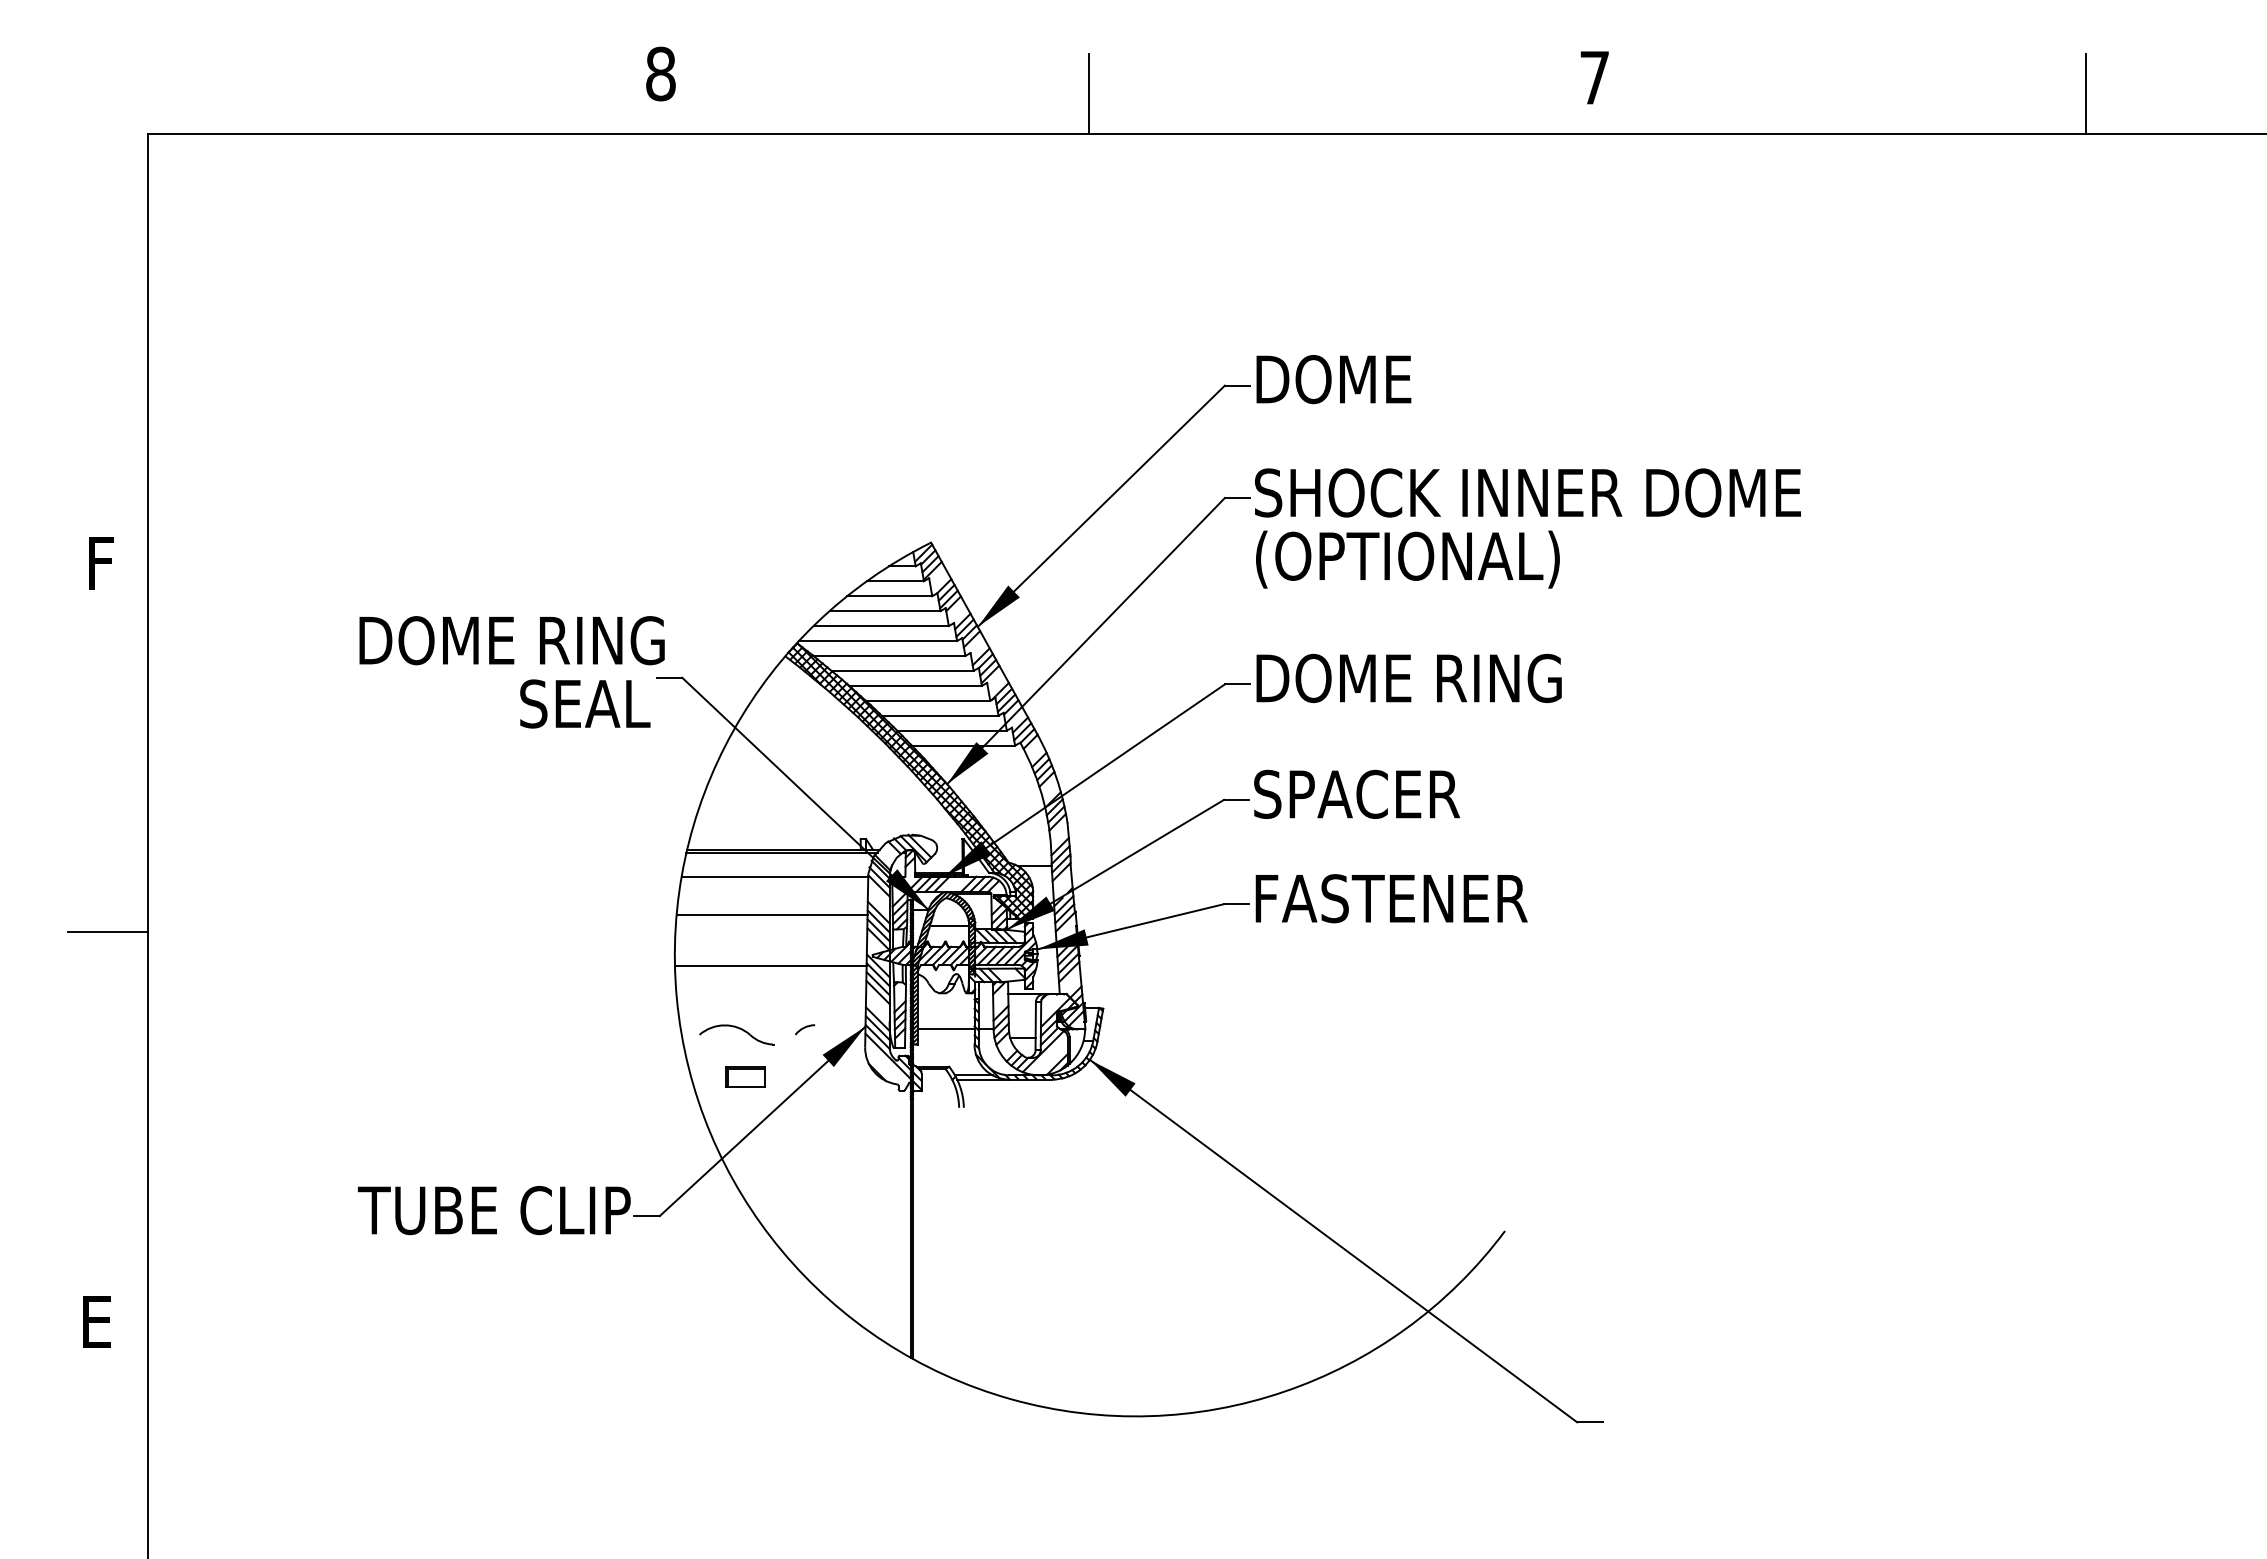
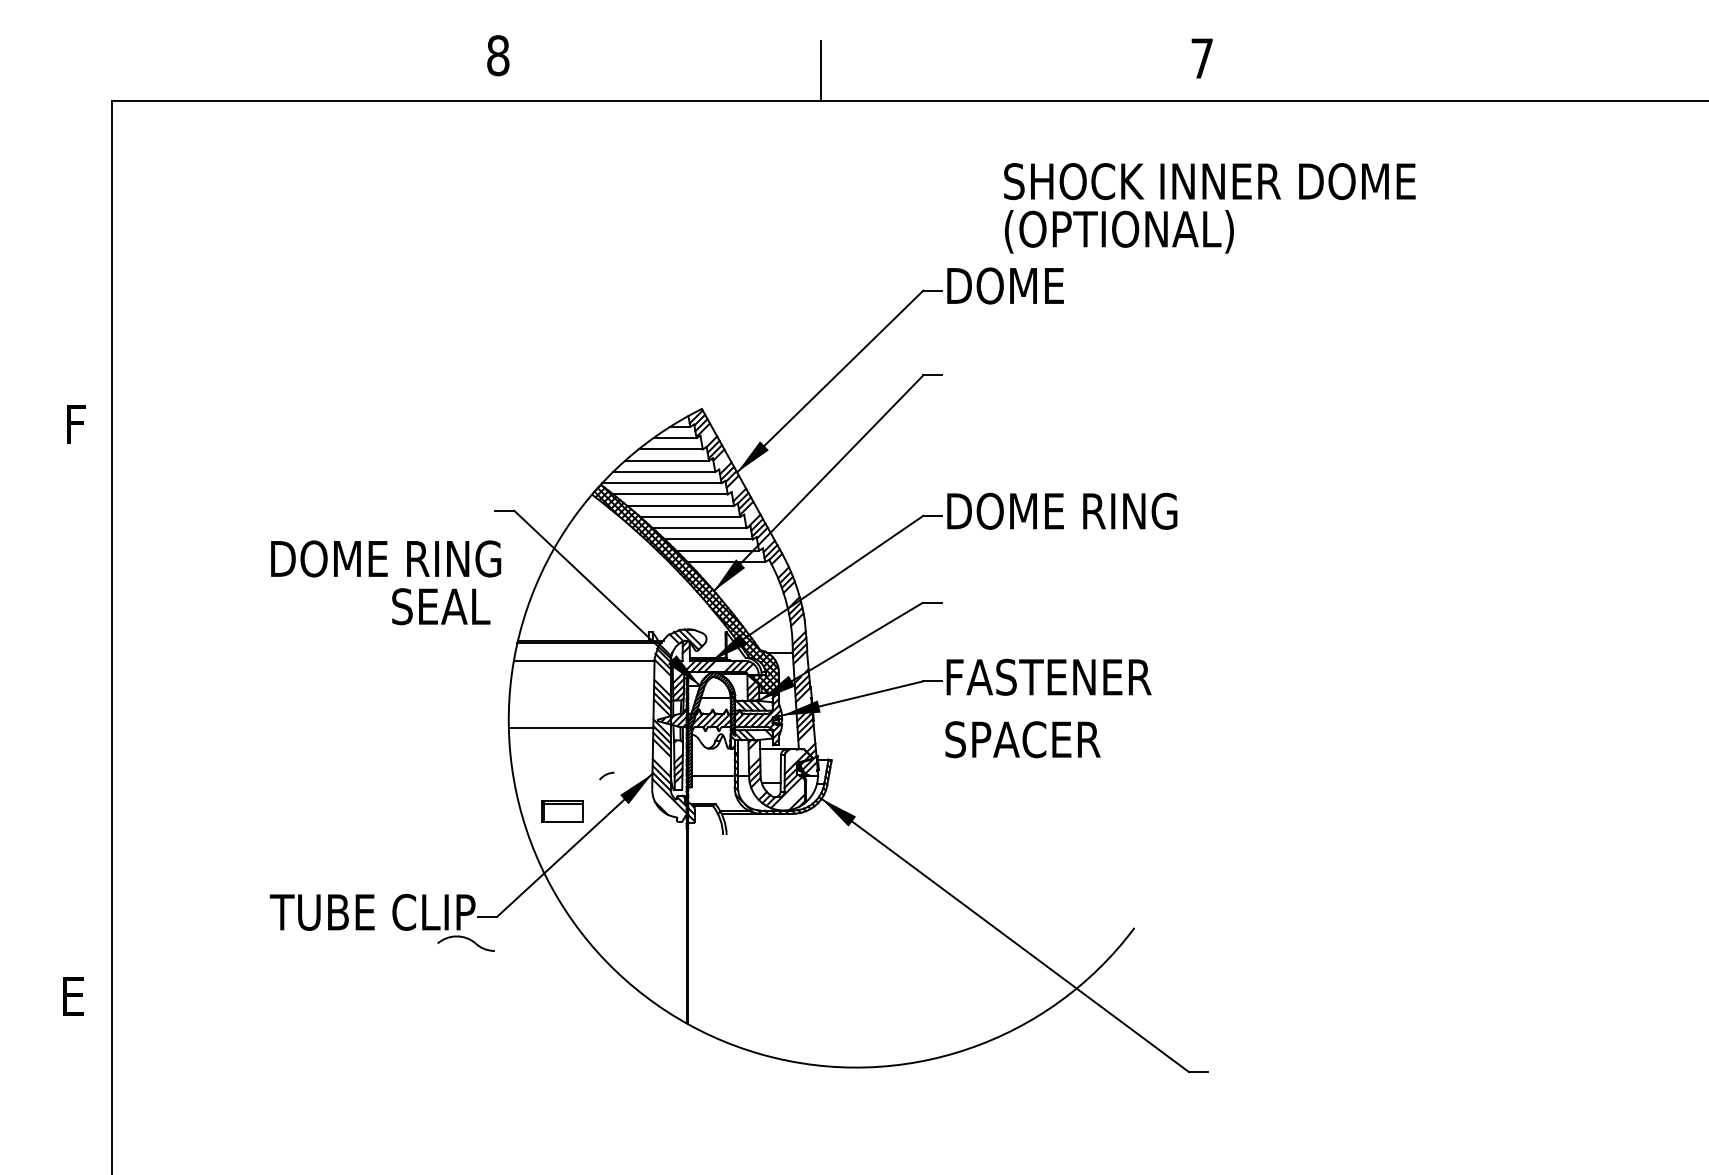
line: (2086, 93) -> (1572, 70), removed
text: (1527, 528) -> (1209, 208), moved
text: (511, 672) -> (385, 582), moved
text: (1356, 793) -> (1022, 739), moved
line: (771, 914) -> (581, 689), removed
line: (107, 931) -> (81, 702), removed
part: (736, 1034) -> (465, 943), moved
part: (745, 1076) -> (562, 811), size x1.4

